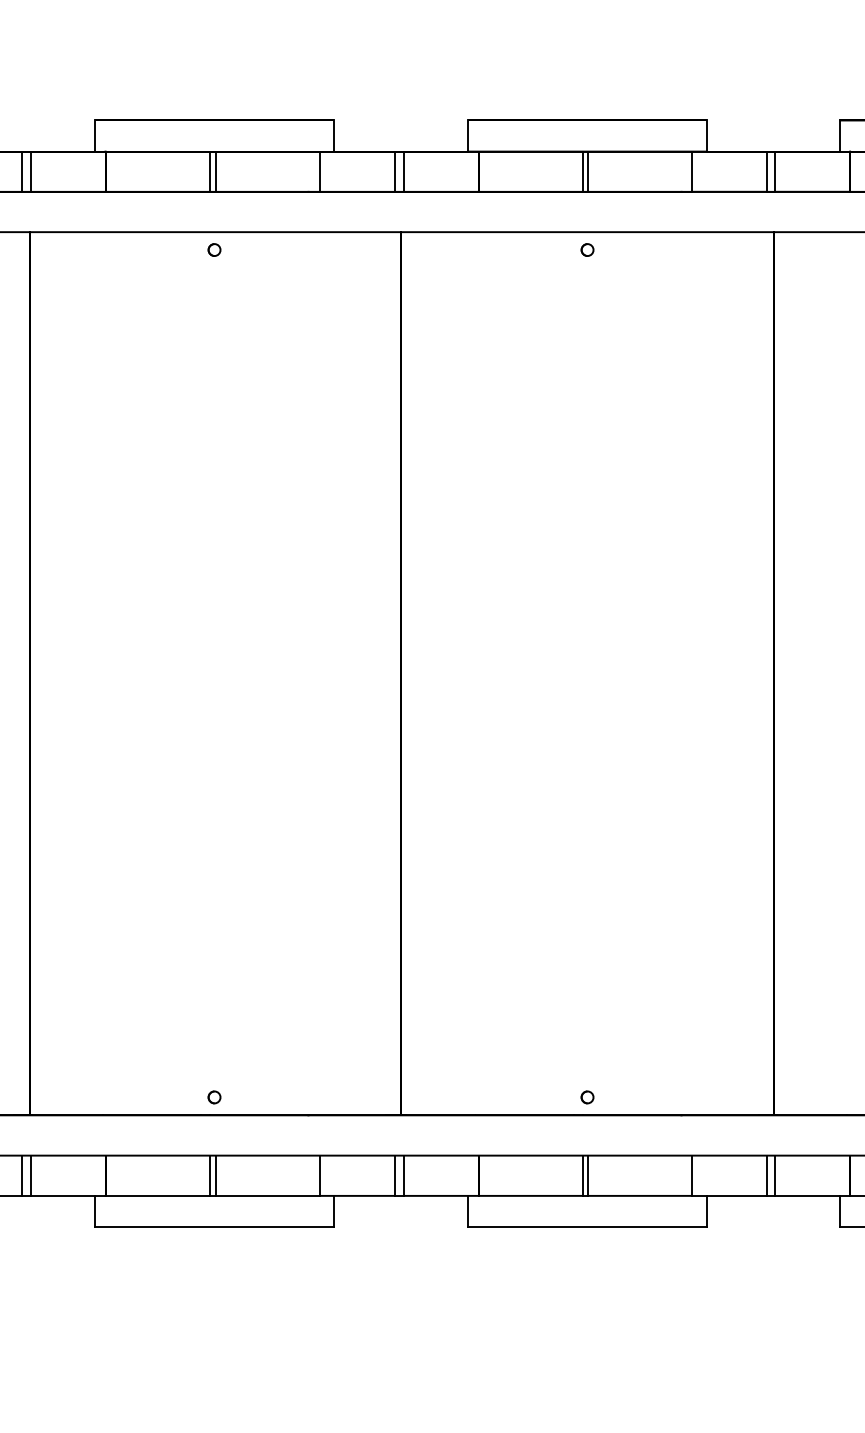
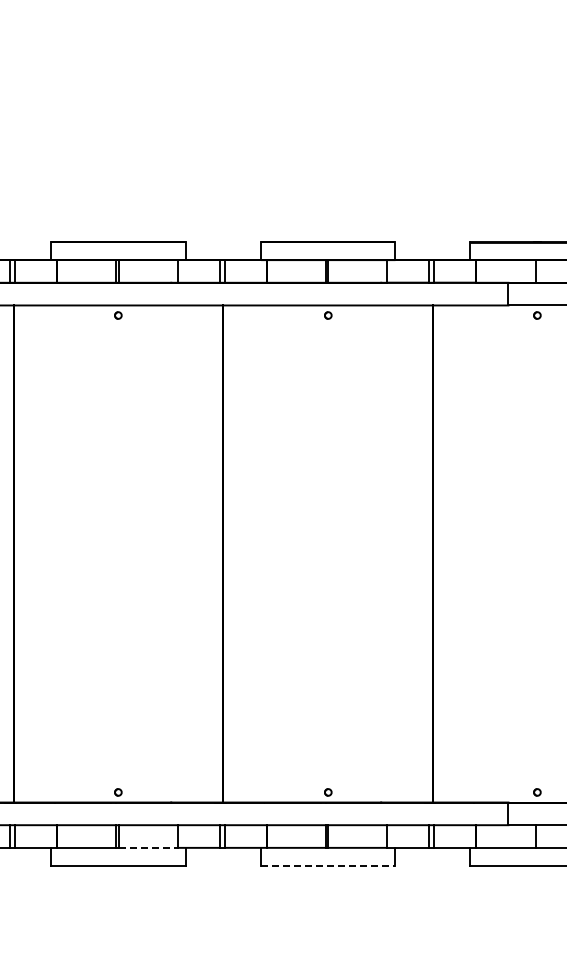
line: (269, 1195) -> (149, 847), solid -> dashed
line: (587, 1227) -> (328, 865), solid -> dashed

